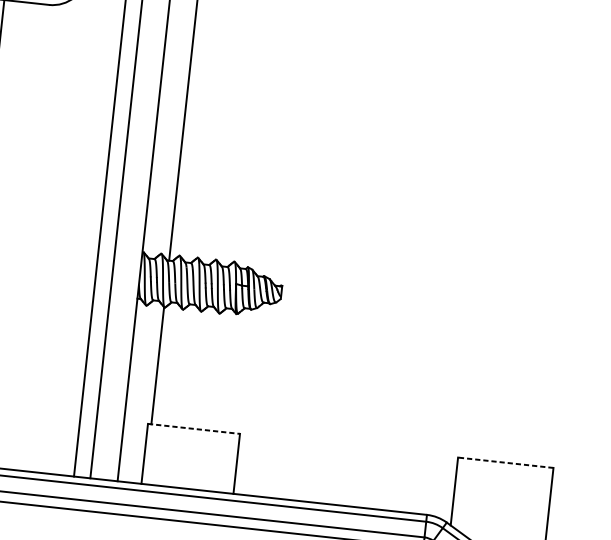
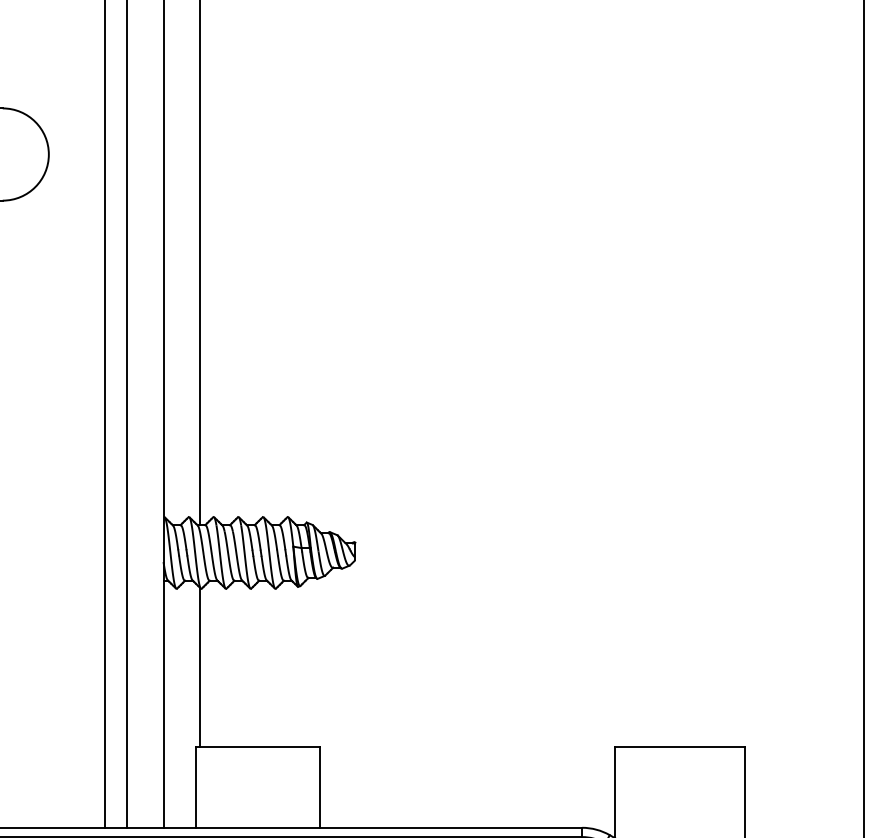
line: (194, 428) -> (258, 746), dashed -> solid
line: (506, 462) -> (680, 746), dashed -> solid

